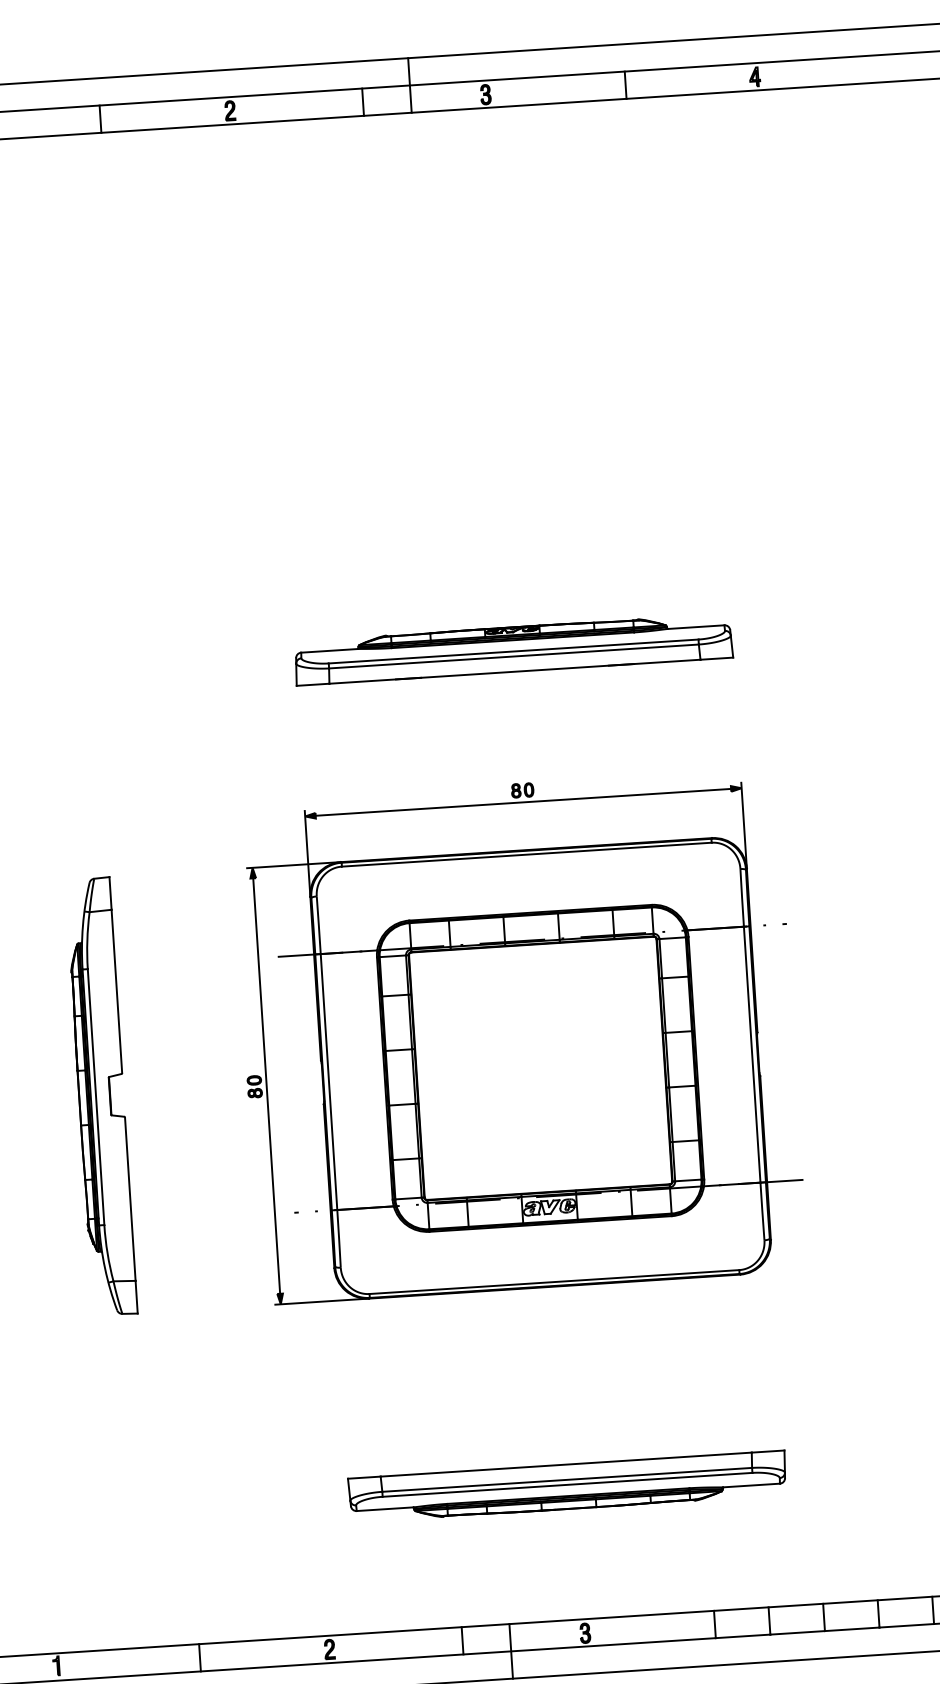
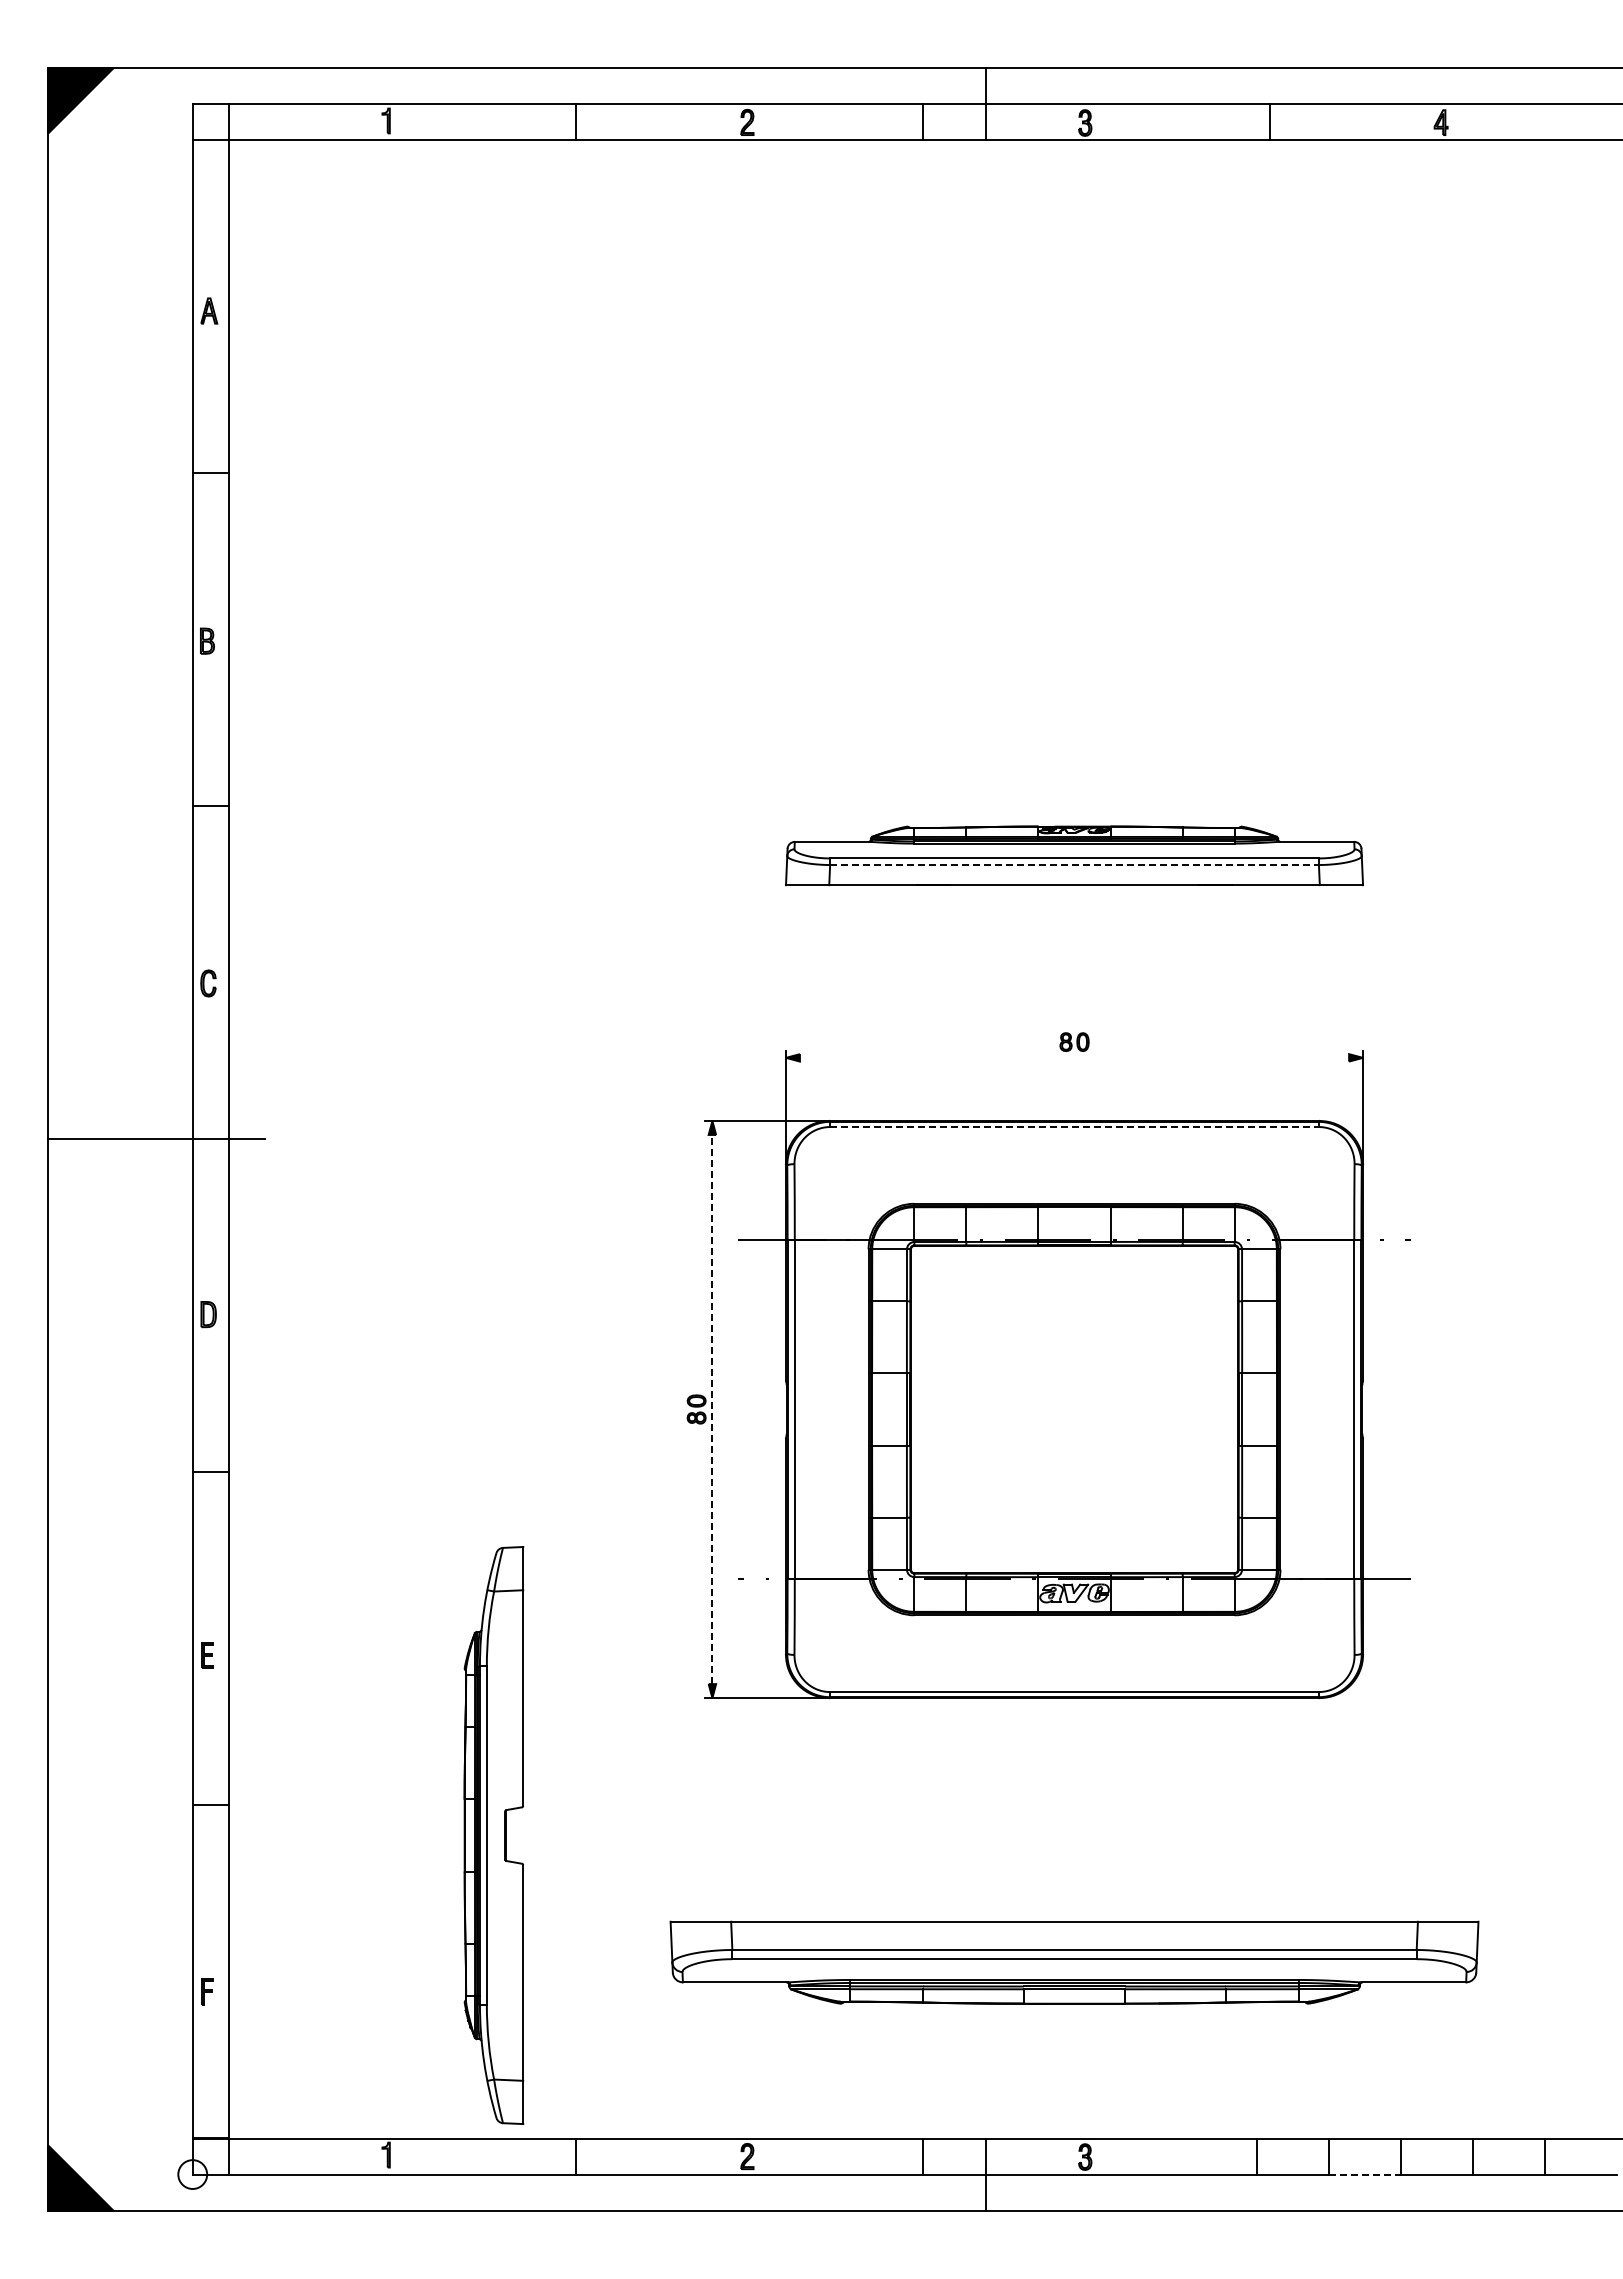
line: (514, 656) -> (1075, 865), solid -> dashed
line: (523, 802) -> (1074, 1057), removed
line: (527, 854) -> (1075, 1127), solid -> dashed
line: (266, 1086) -> (712, 1409), solid -> dashed
part: (101, 1096) -> (493, 1835), moved
part: (567, 1486) -> (1074, 1962), size x1.4
line: (798, 1632) -> (1365, 2174), solid -> dashed

